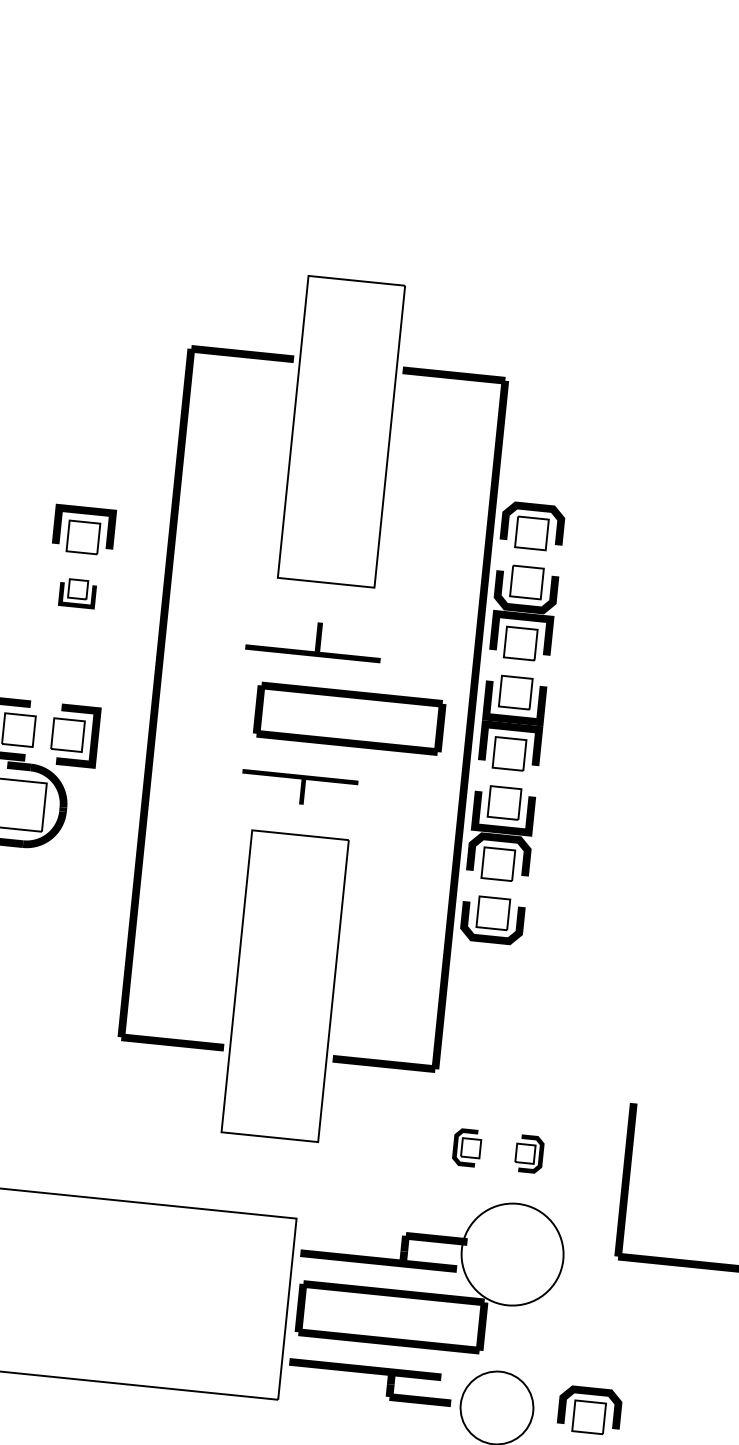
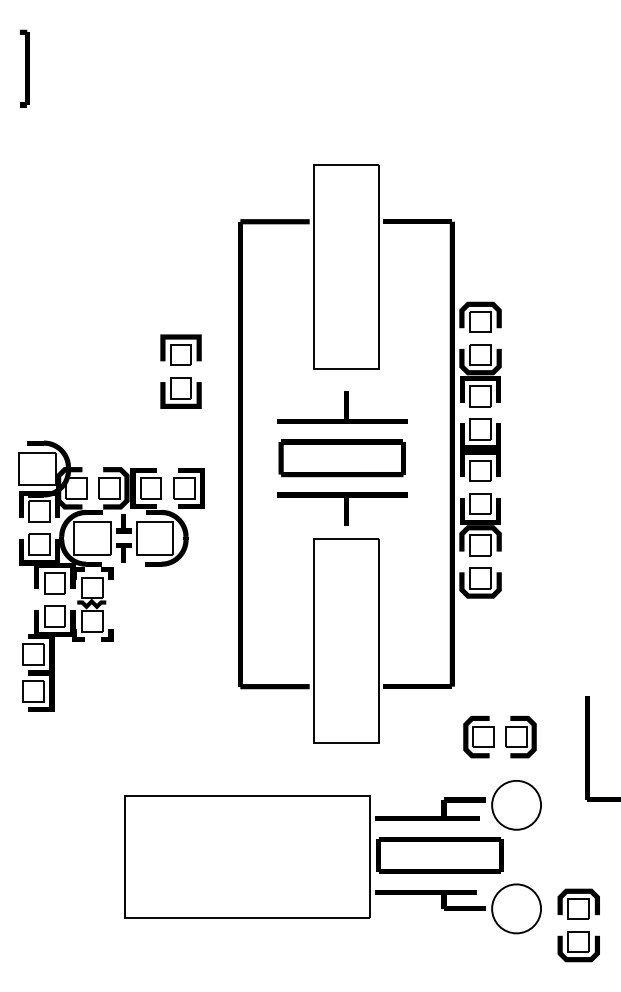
part: (76, 592) -> (180, 392), size x1.67
part: (314, 639) -> (342, 407), size x1.43
part: (348, 719) -> (341, 458), moved
part: (299, 788) -> (342, 508), size x1.67
part: (466, 1146) -> (478, 736), size x1.67
part: (528, 1153) -> (520, 736), size x1.67
circle: (512, 1253) -> (516, 804), size x0.71

